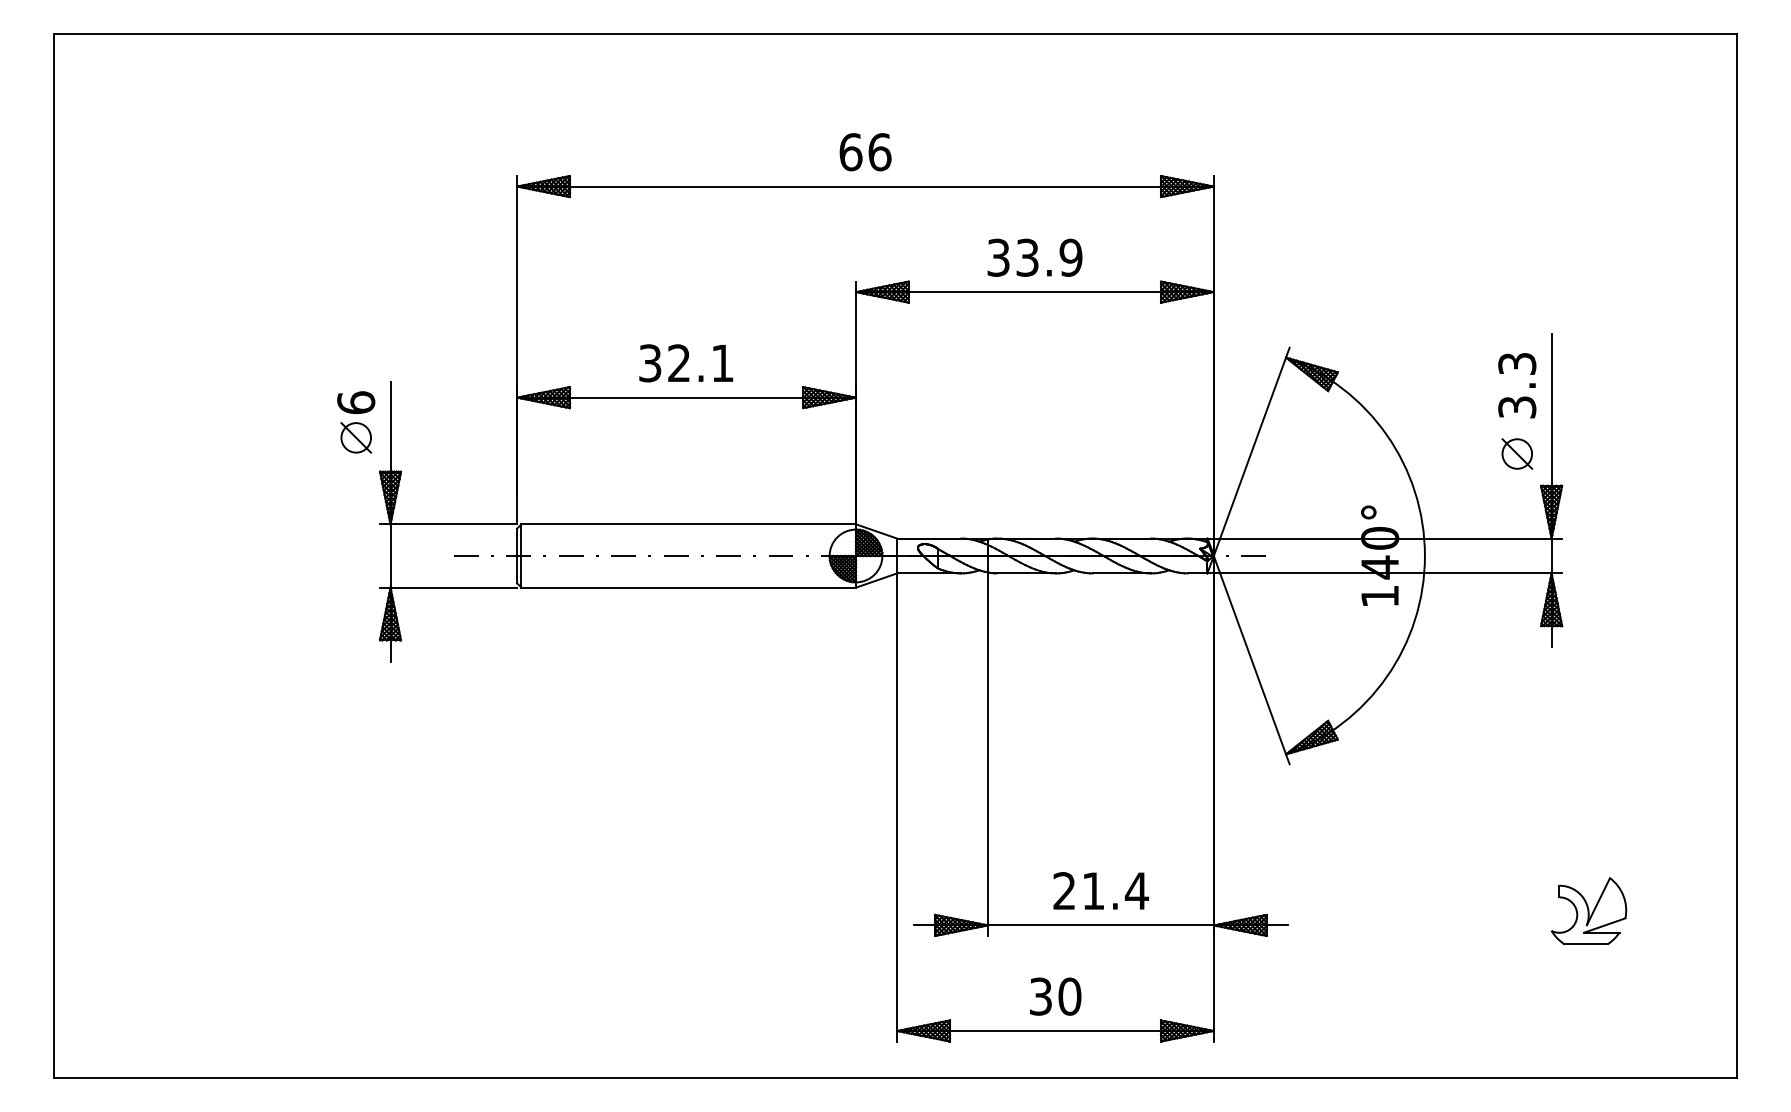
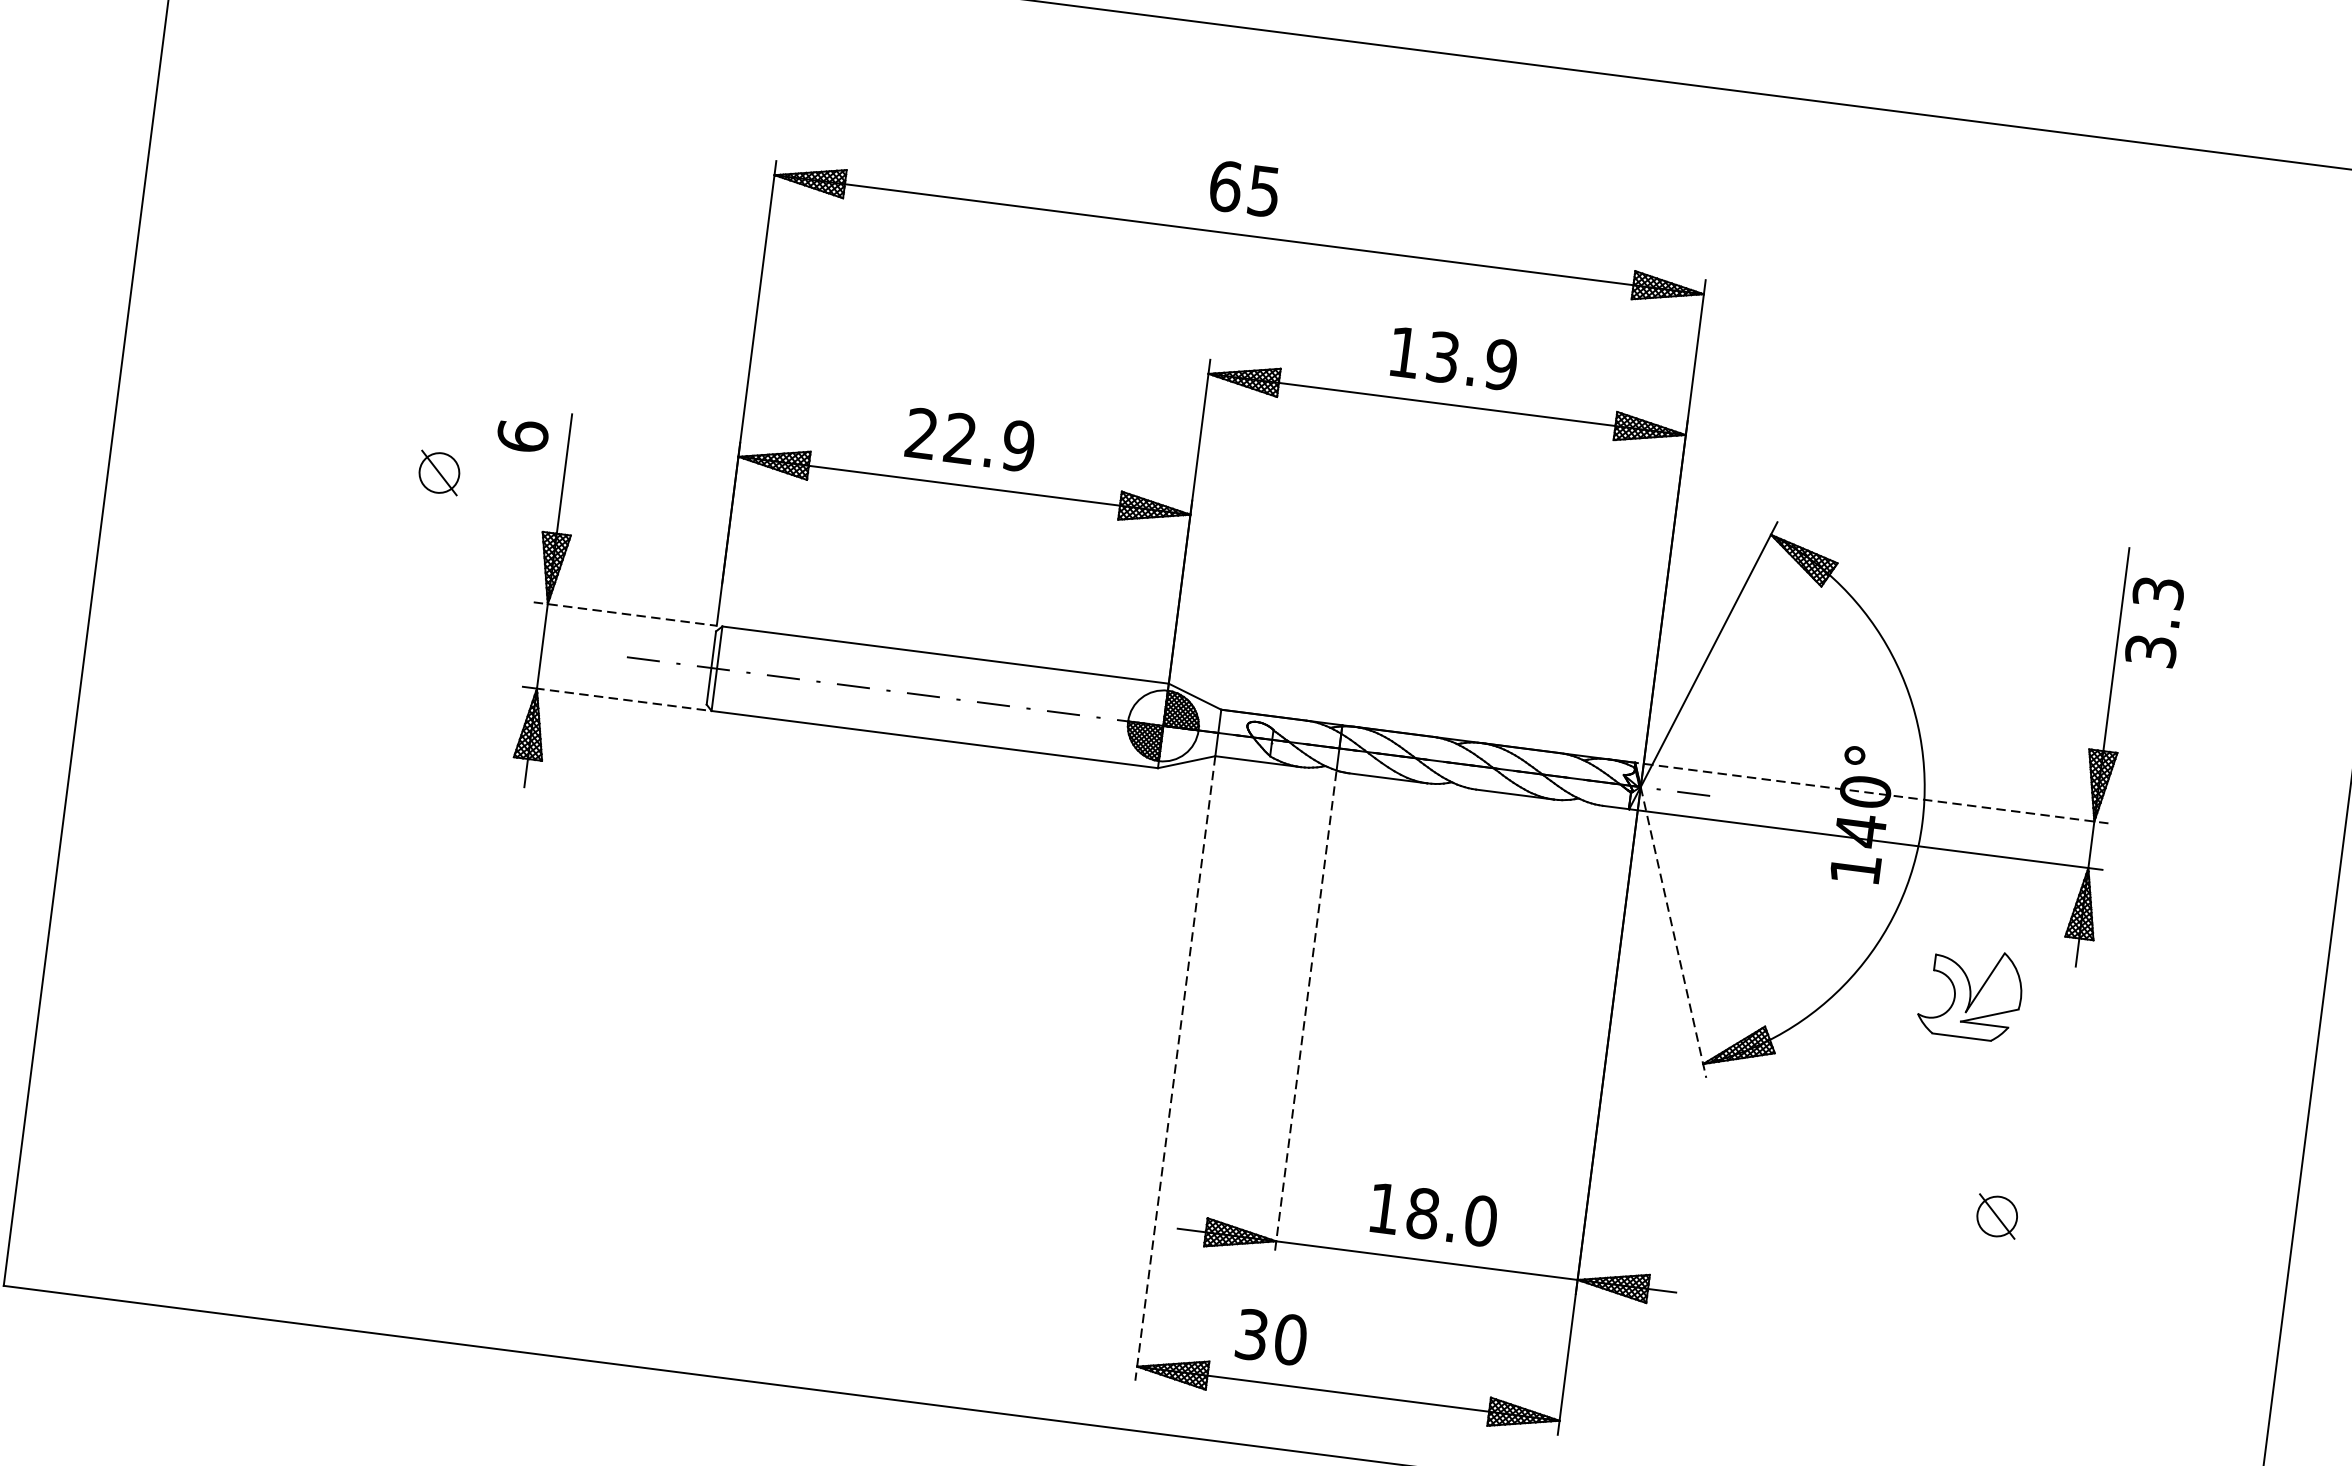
text: (879, 152) -> (1263, 191), 66 -> 65
text: (998, 257) -> (1404, 352), 33.9 -> 13.9
text: (686, 363) -> (970, 440), 32.1 -> 22.9
text: (1517, 385) -> (2155, 621), moved
part: (356, 437) -> (439, 472), moved
part: (1517, 453) -> (1997, 1215), moved
line: (448, 524) -> (625, 614), solid -> dashed
line: (1384, 538) -> (1871, 792), solid -> dashed
line: (453, 587) -> (621, 699), solid -> dashed
line: (1251, 660) -> (1673, 932), solid -> dashed
line: (987, 755) -> (1304, 1014), solid -> dashed
line: (897, 807) -> (1175, 1068), solid -> dashed
text: (1101, 891) -> (1433, 1215), 21.4 -> 18.0
part: (1589, 910) -> (1971, 992), moved
text: (1055, 996) -> (1271, 1337), moved

